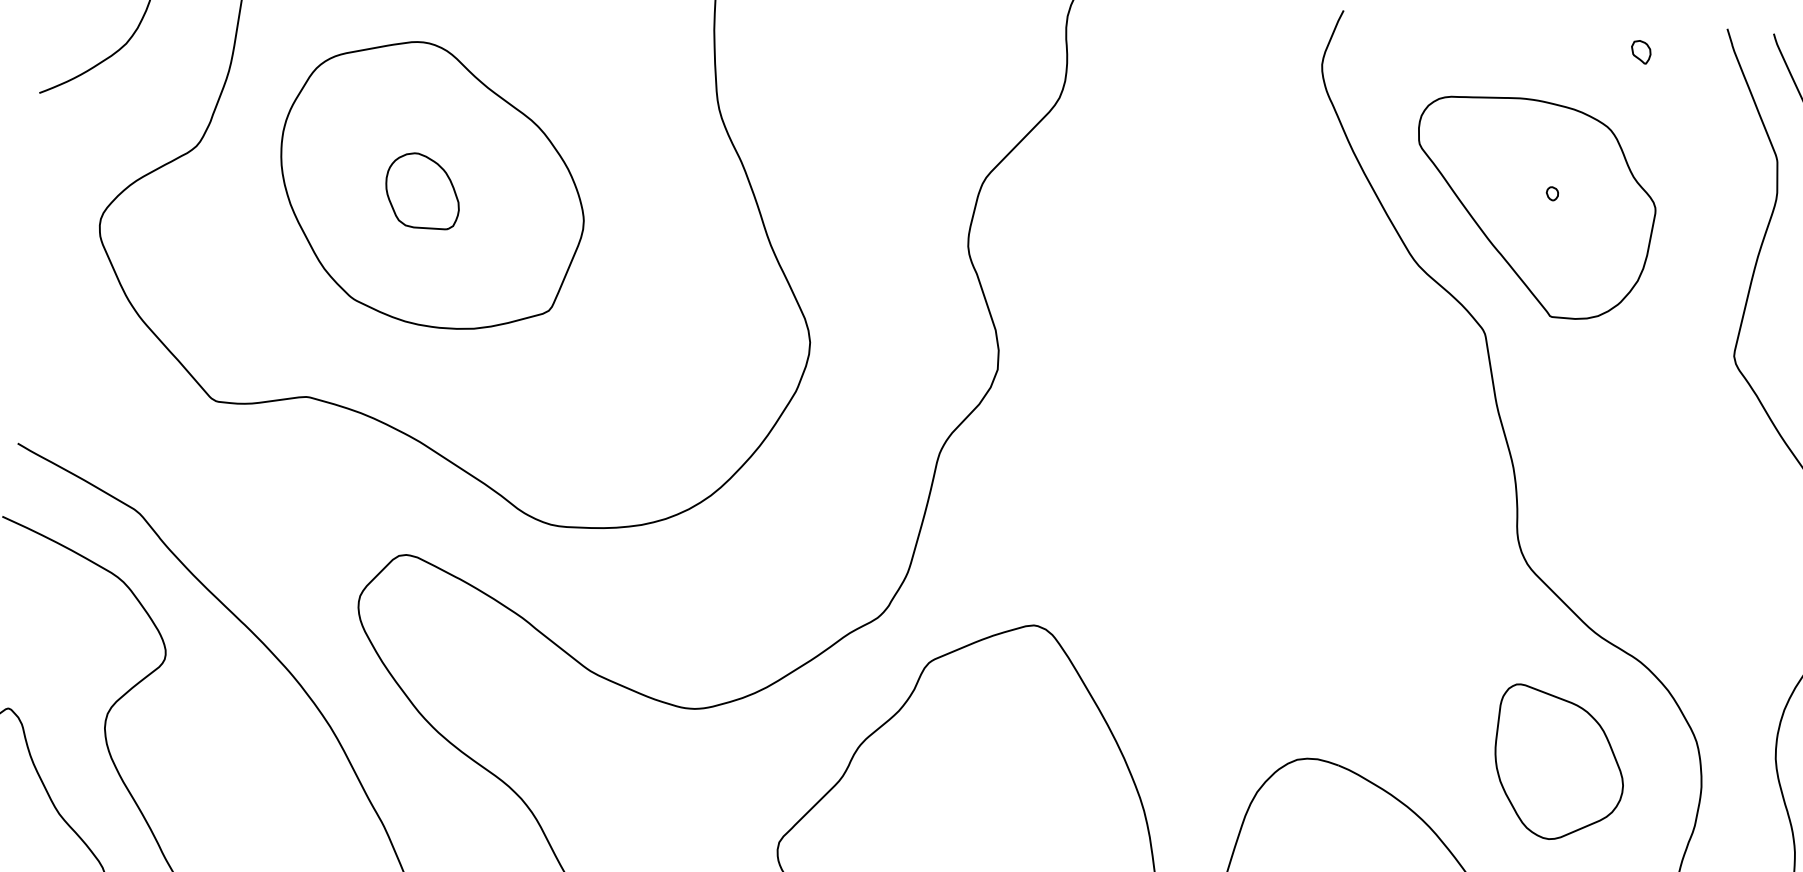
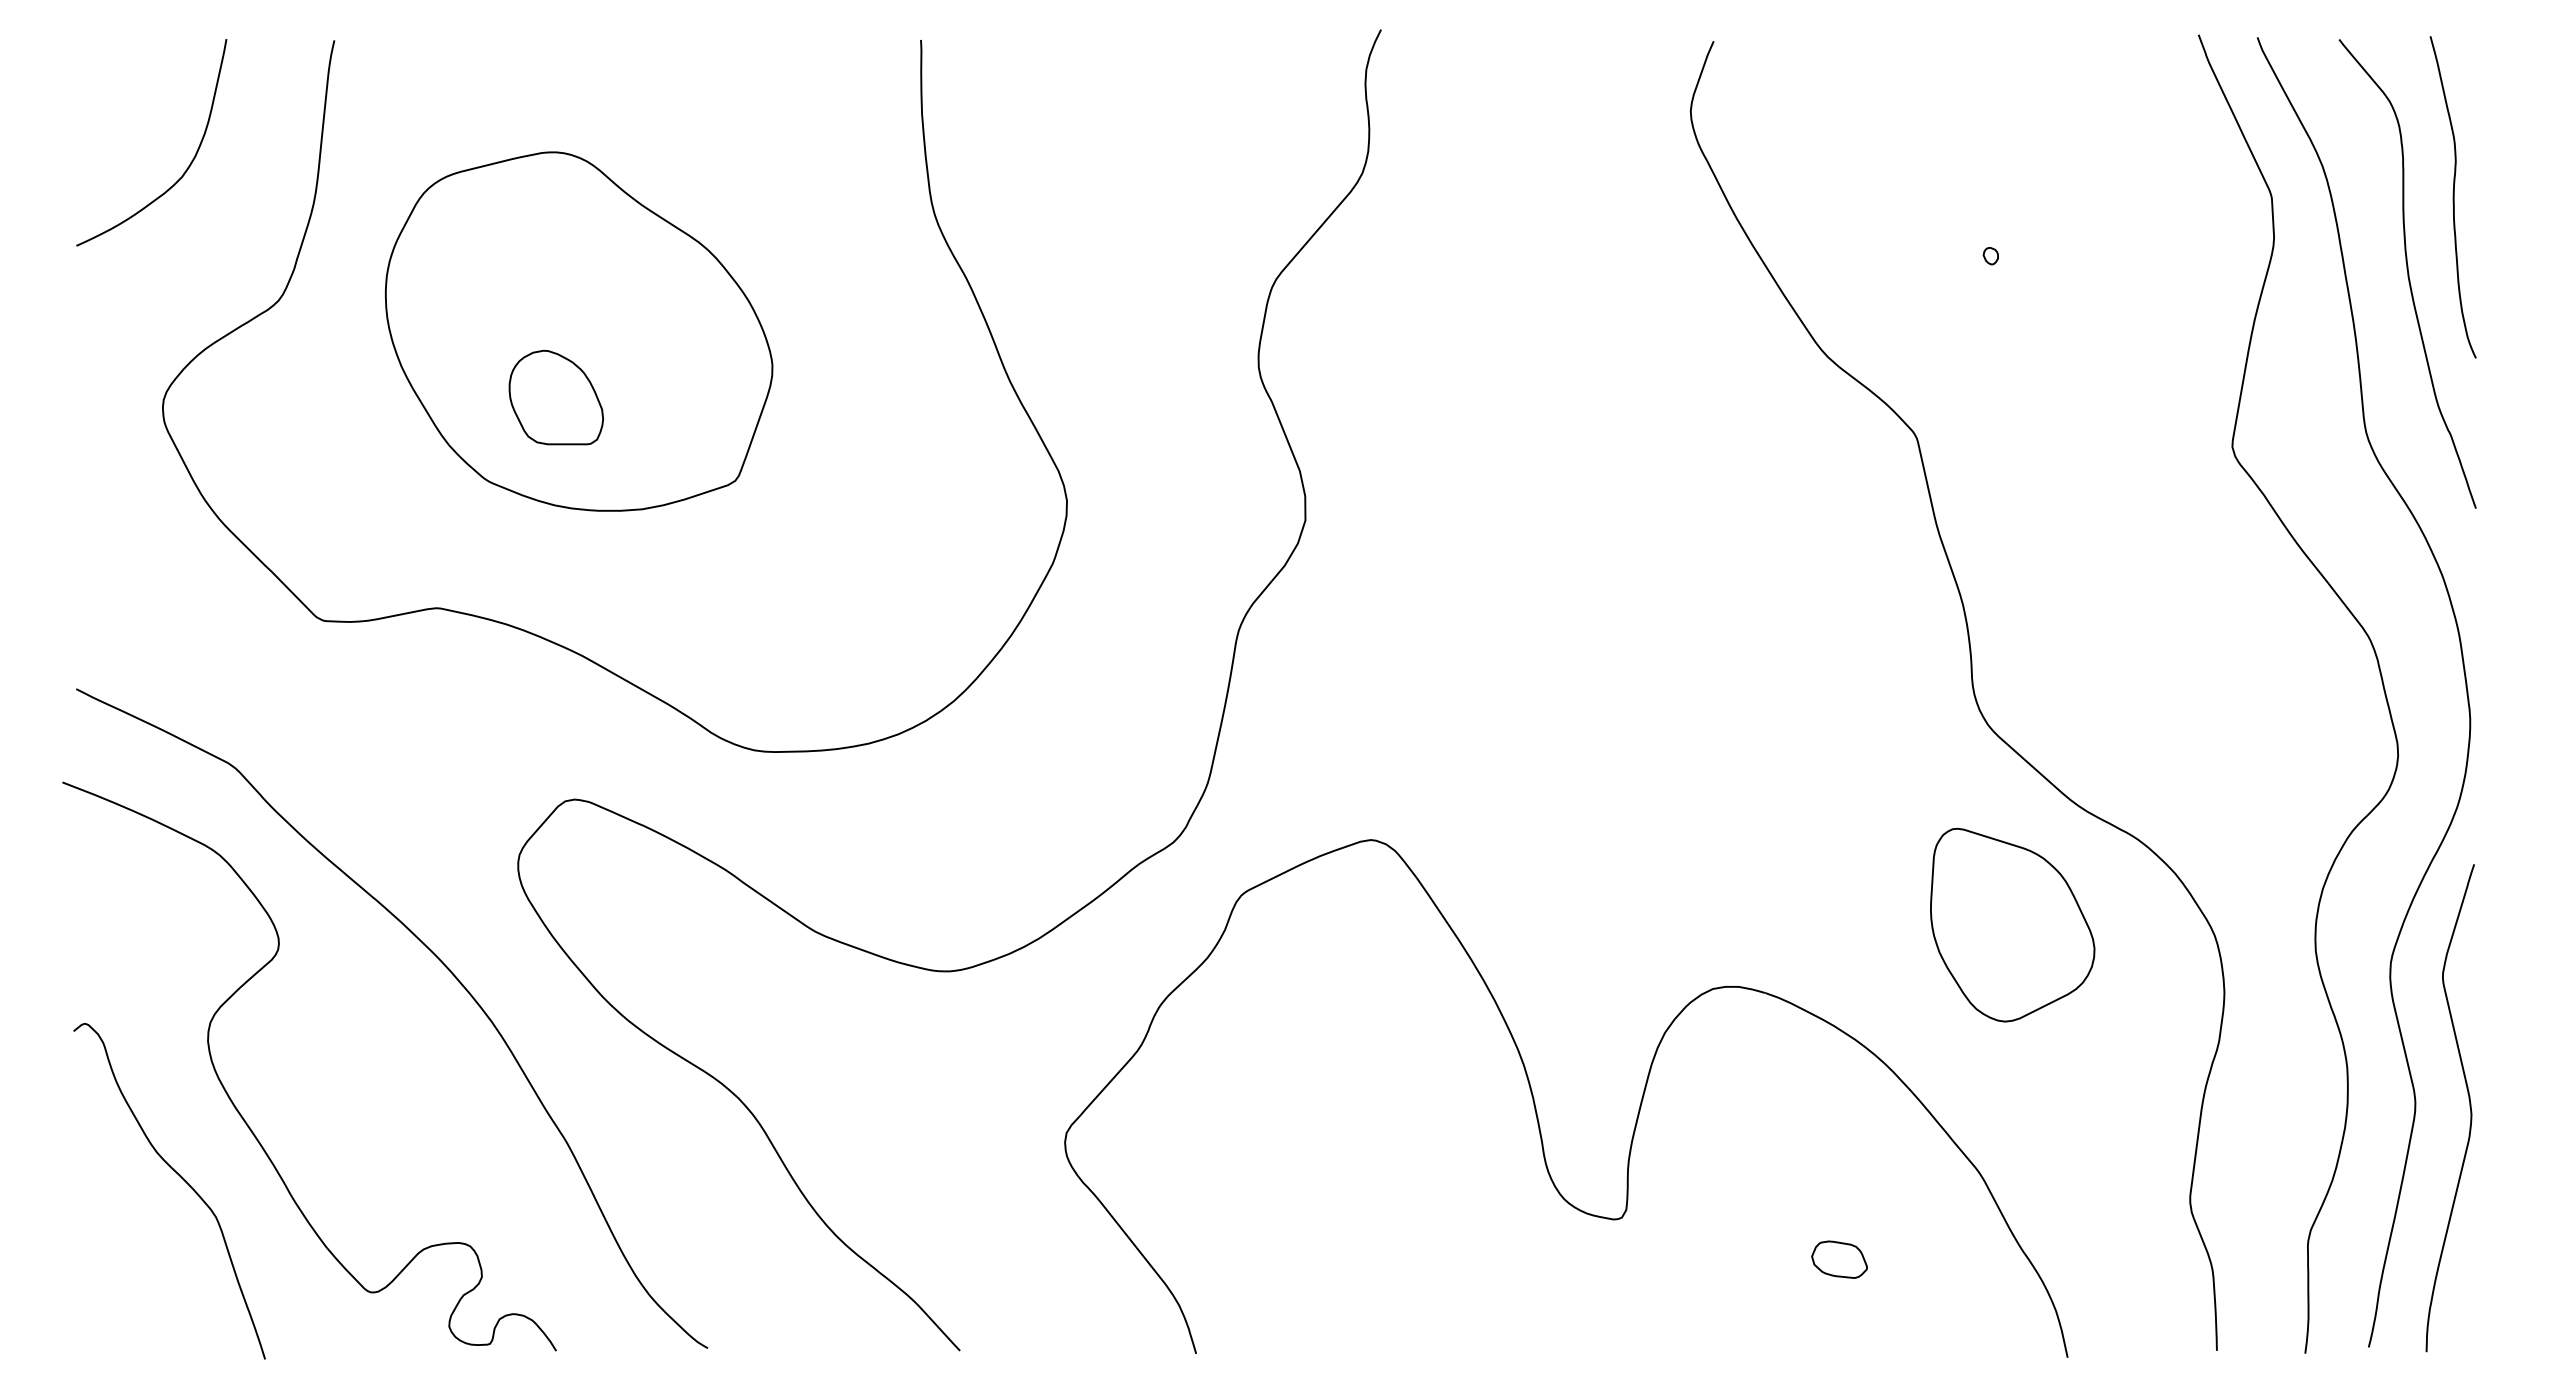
part: (1640, 51) -> (2091, 70), removed
part: (422, 190) -> (555, 397), moved
part: (1534, 207) -> (1969, 274), removed
part: (1559, 762) -> (2012, 924), moved

